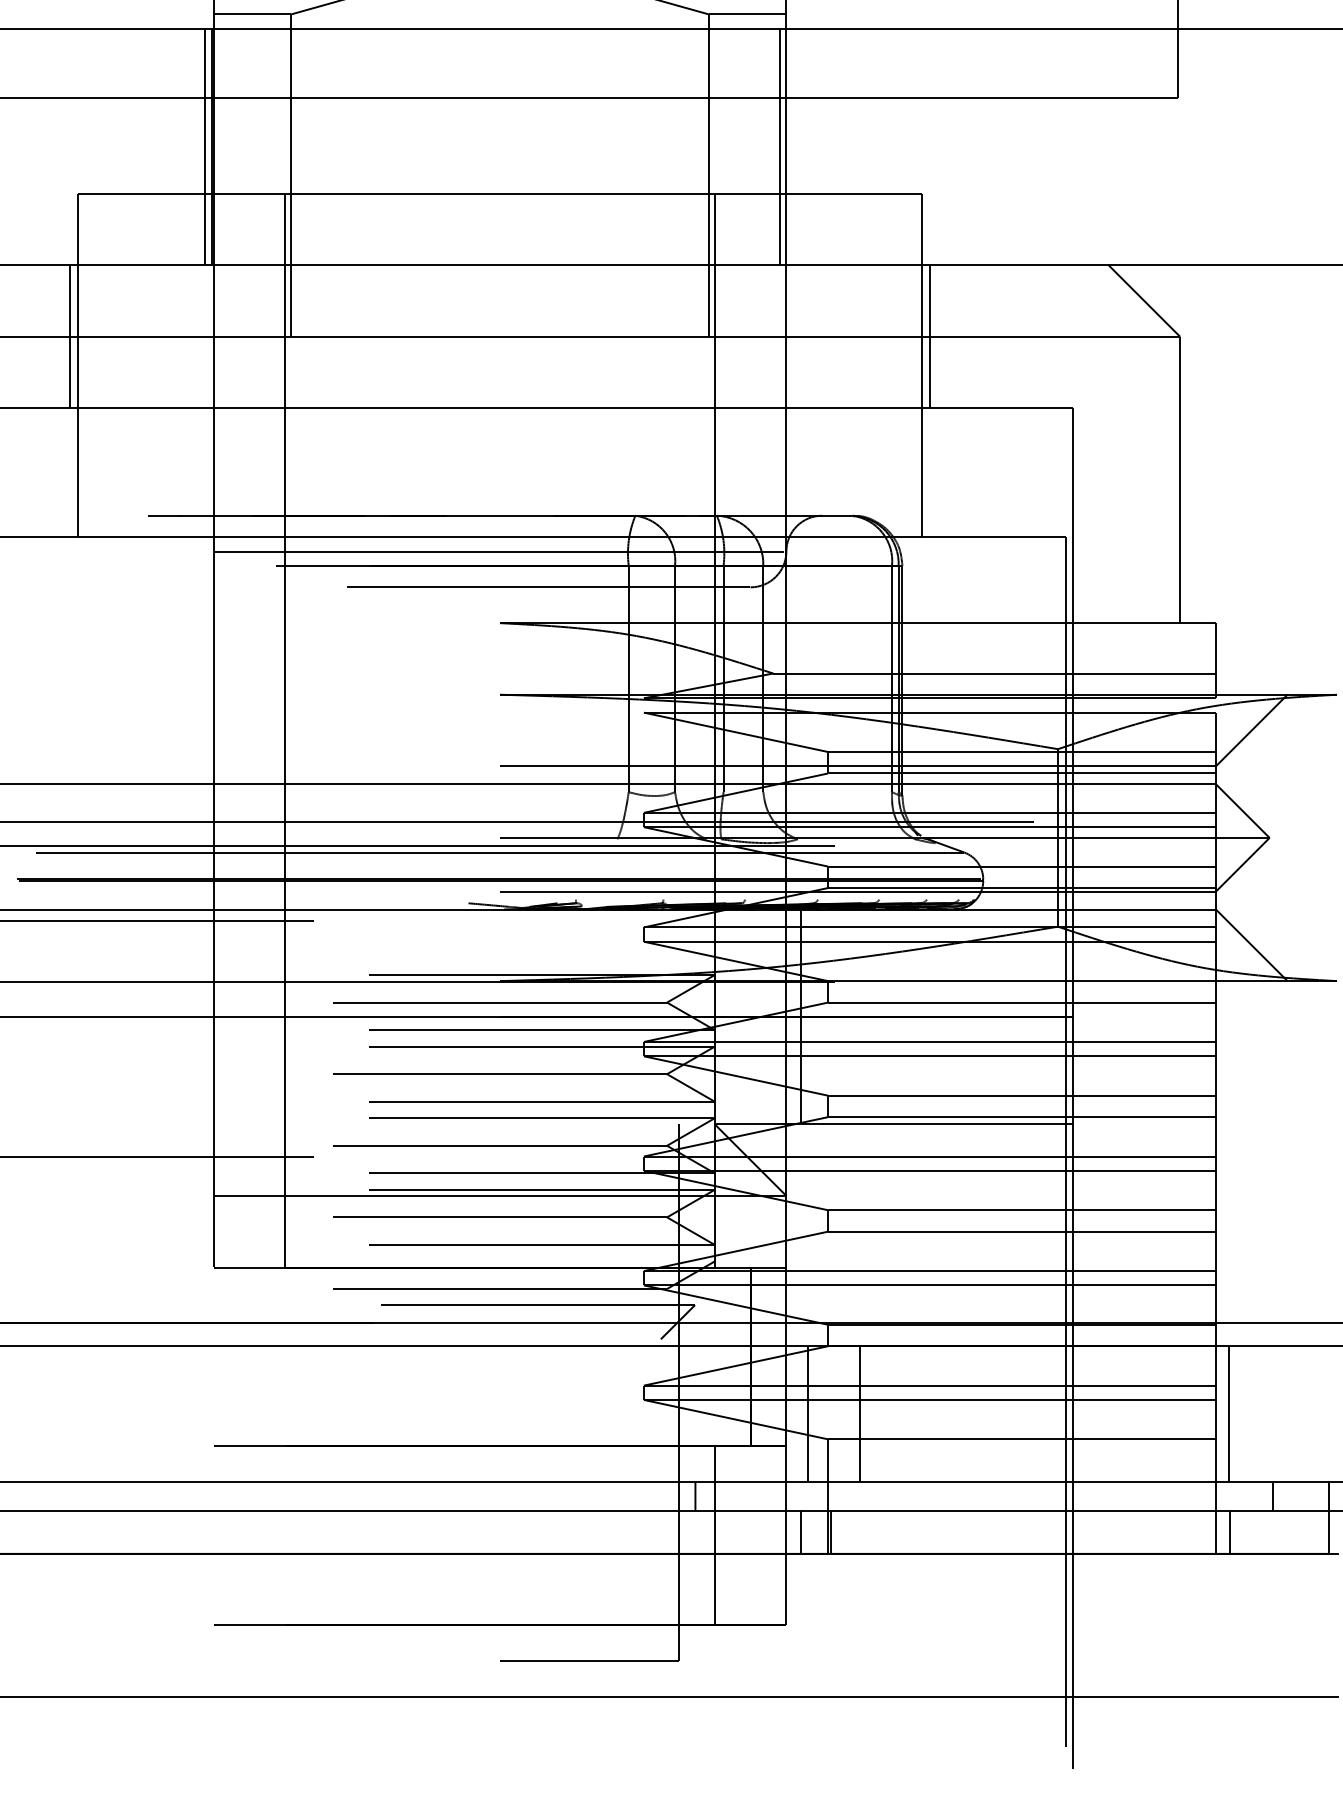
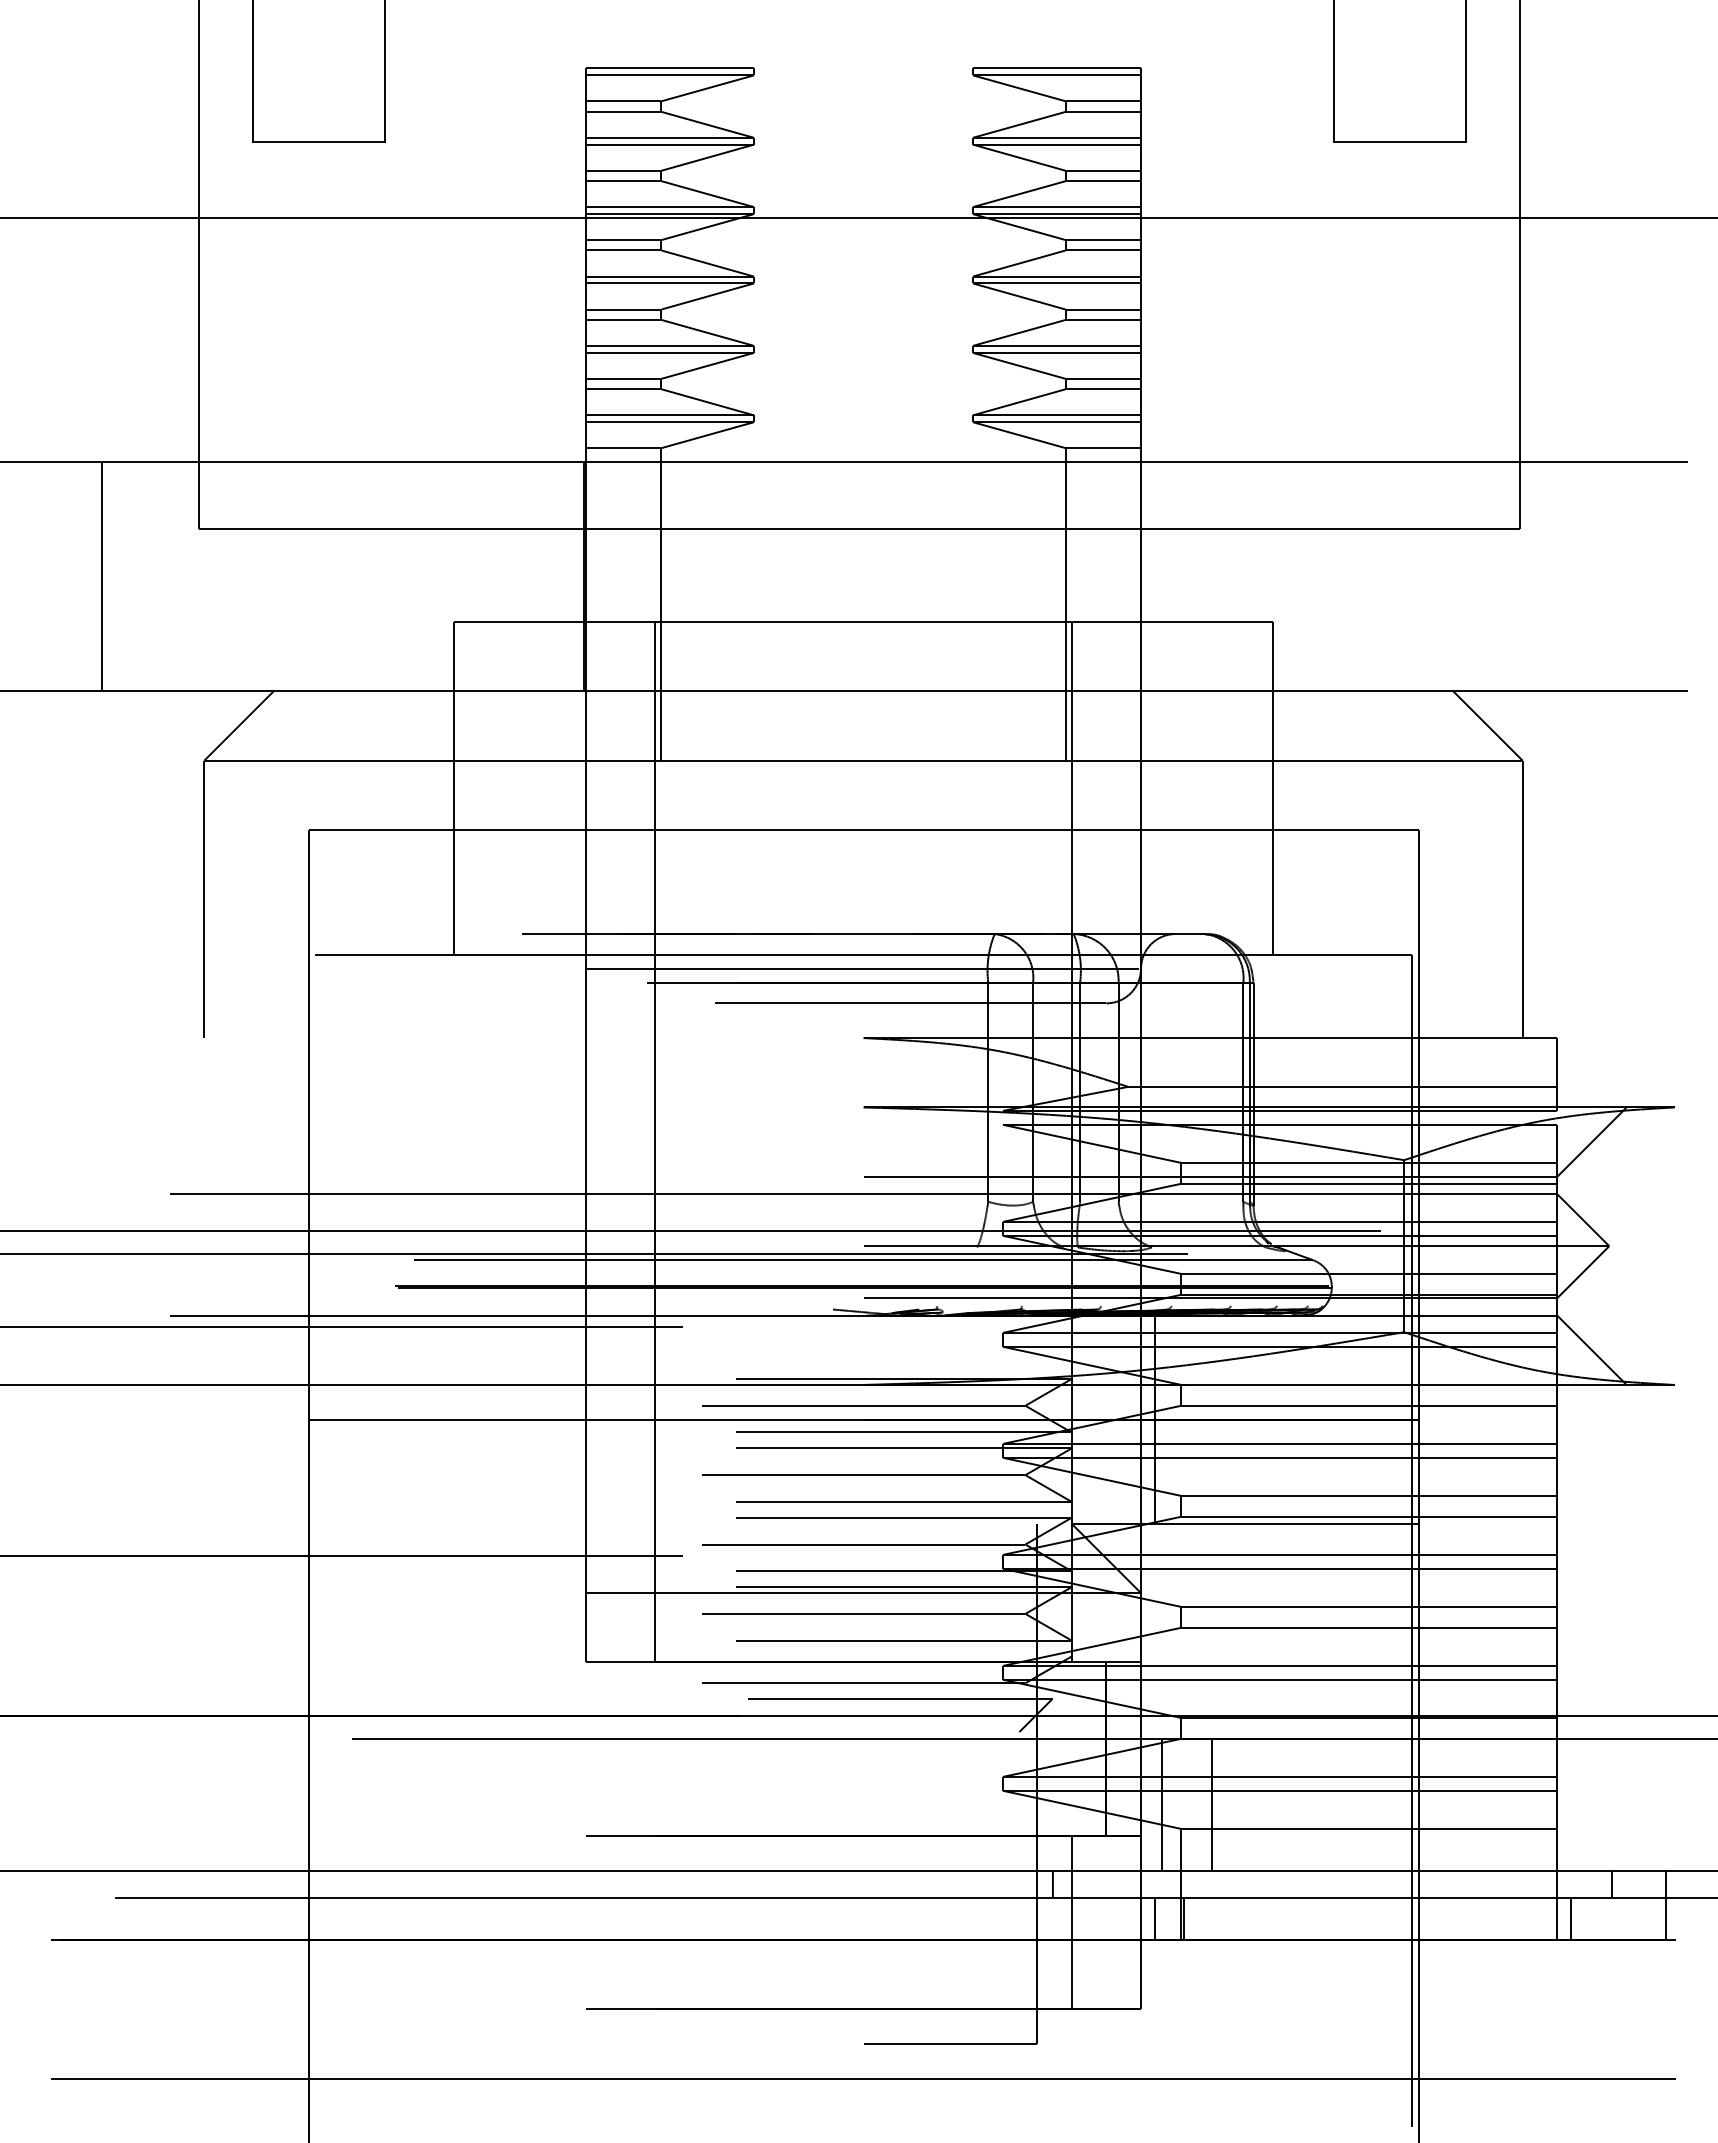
line: (204, 146) -> (577, 576), removed
line: (779, 146) -> (1134, 576), removed
line: (70, 336) -> (447, 760), removed
line: (929, 336) -> (1279, 760), removed
line: (1228, 1414) -> (1569, 1804), removed

